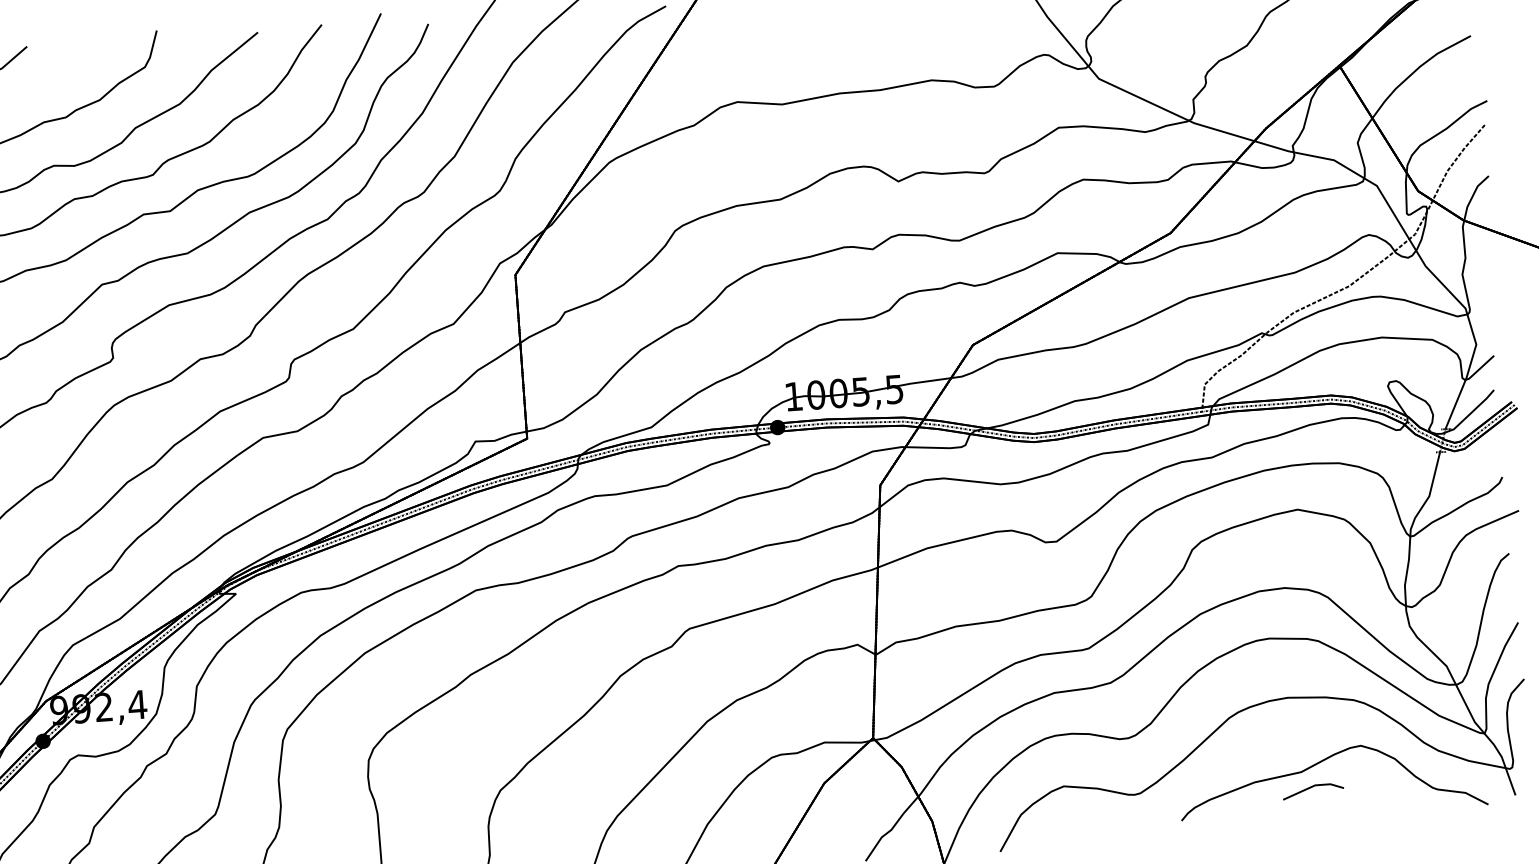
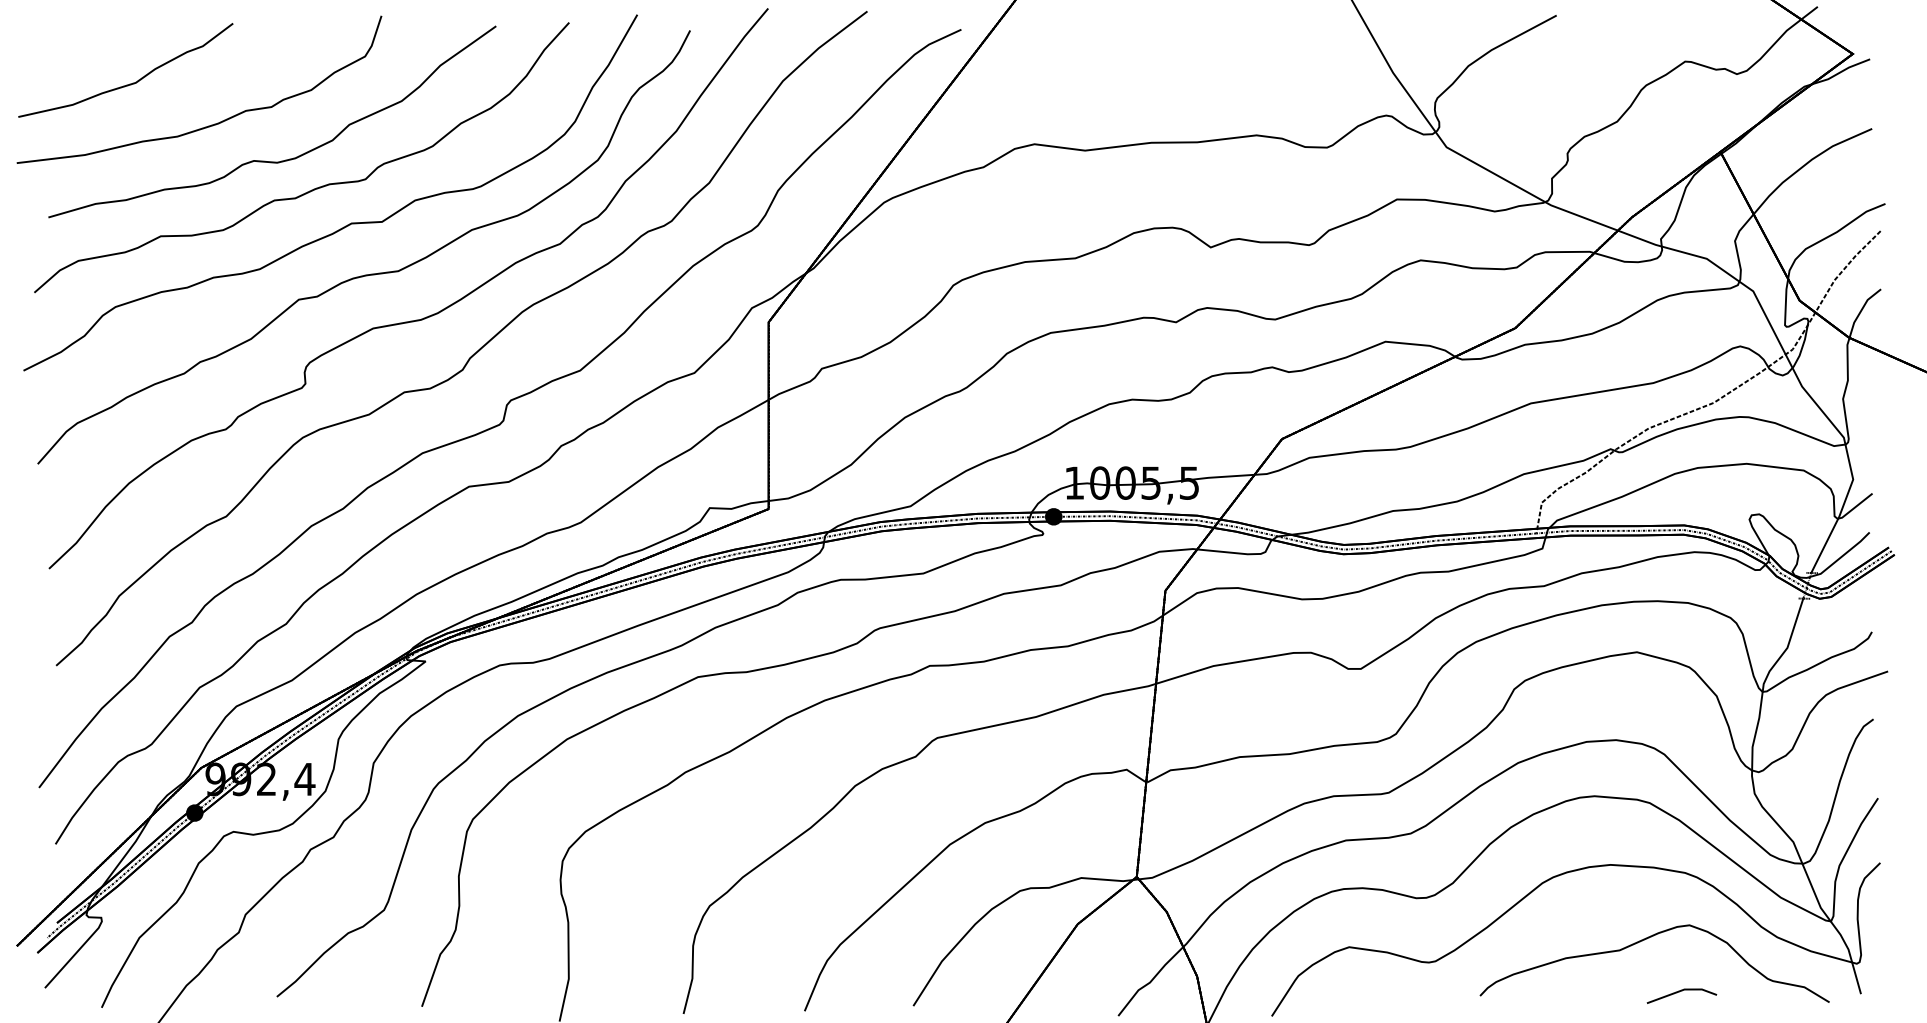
line: (1310, 788) -> (1679, 992), moved

